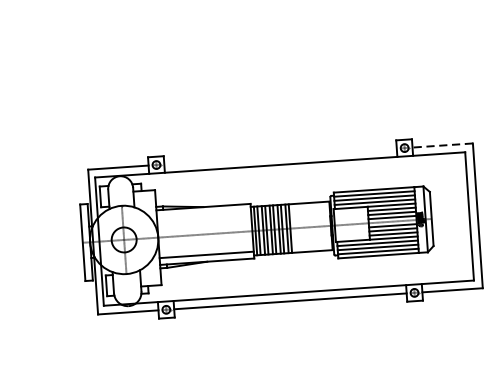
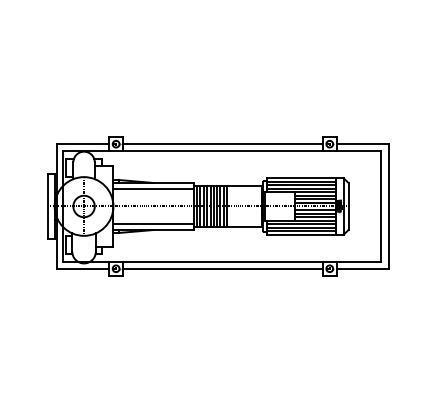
line: (442, 145) -> (362, 144), dashed -> solid
line: (280, 156) -> (222, 144), added
line: (203, 213) -> (153, 188), added

